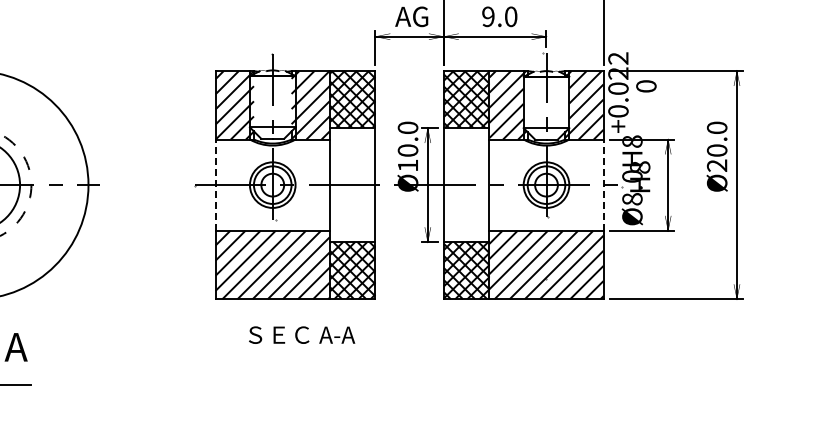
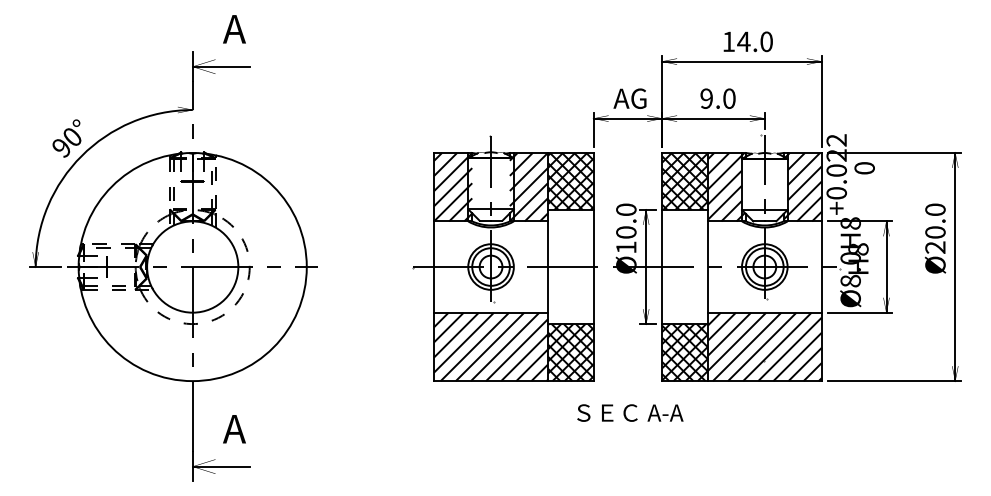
line: (216, 185) -> (434, 267), dashed -> solid
line: (603, 185) -> (821, 267), dashed -> solid
text: (302, 334) -> (630, 412), moved

